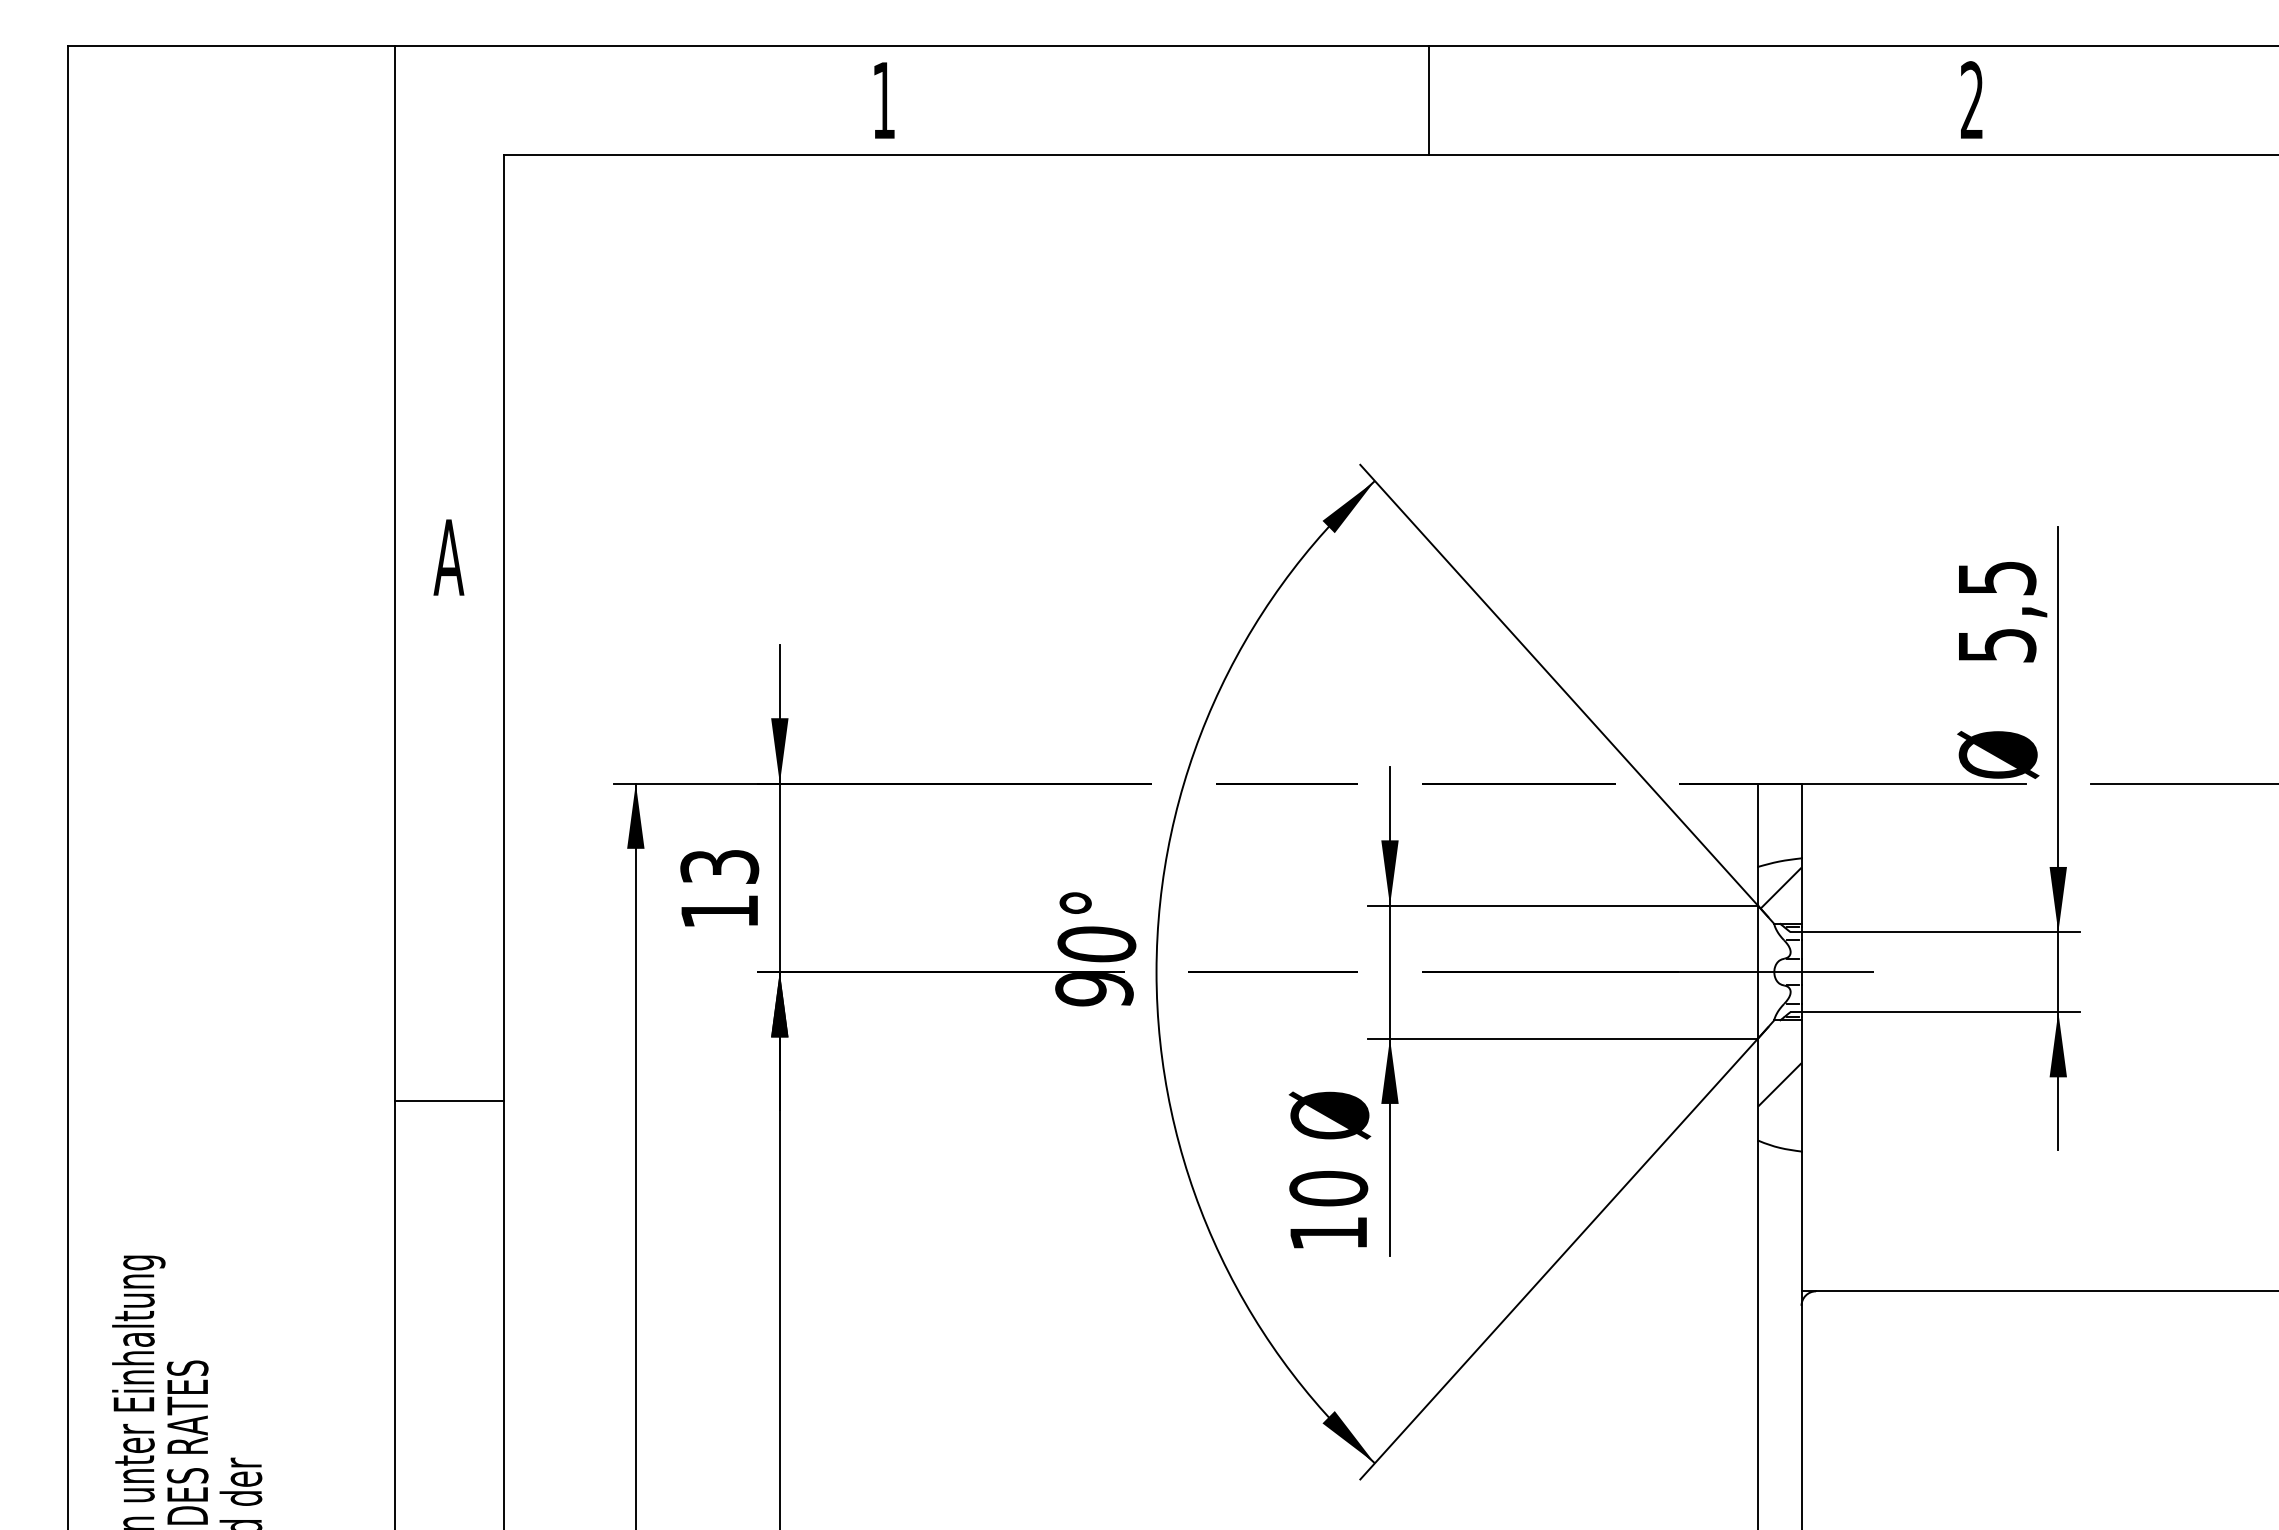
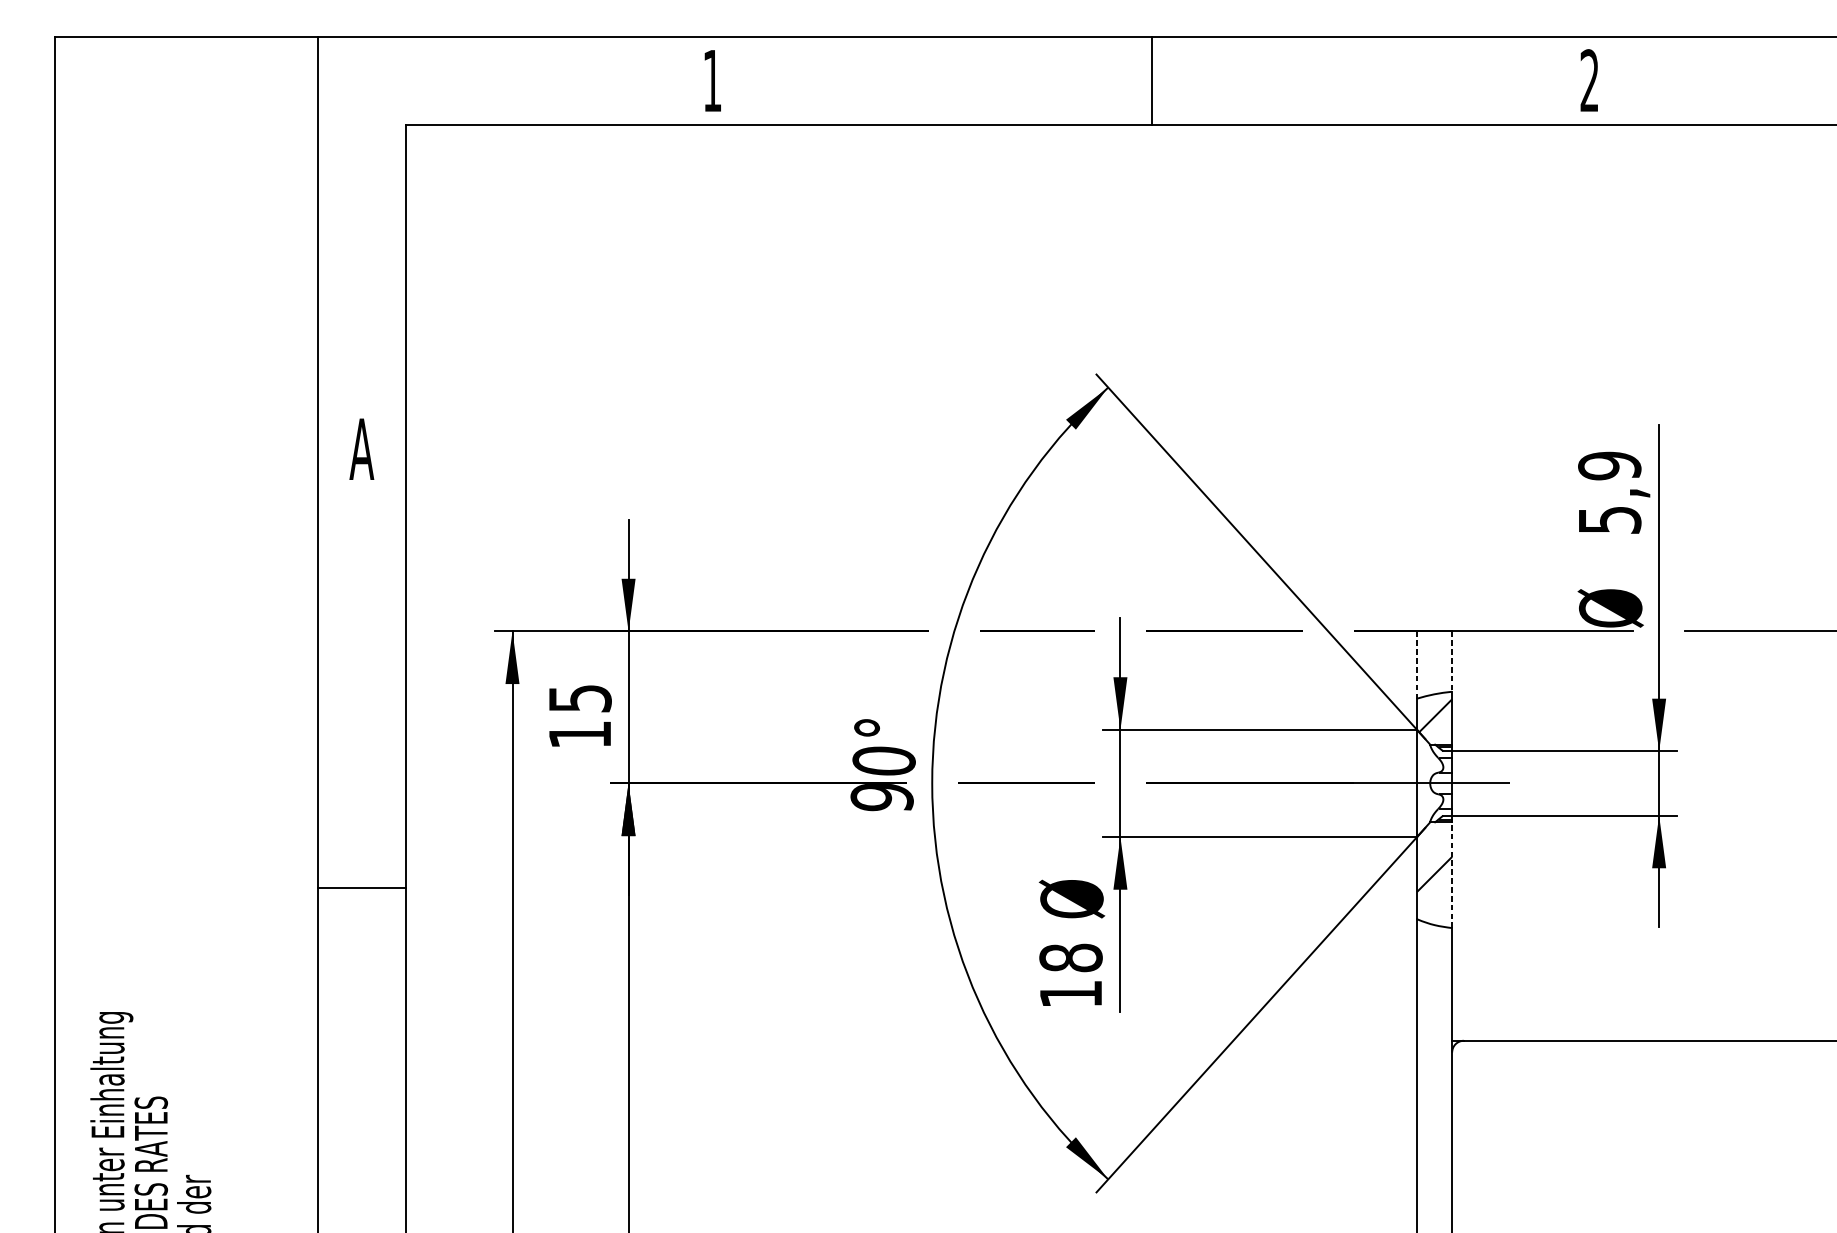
text: (1996, 578) -> (1609, 466), 5,5 -> 5,9
line: (1801, 821) -> (1452, 662), solid -> dashed
line: (1757, 825) -> (1416, 665), solid -> dashed
text: (719, 866) -> (579, 698), 13 -> 15
line: (1801, 1085) -> (1452, 874), solid -> dashed
text: (1328, 1188) -> (1070, 957), 10 -> 18

